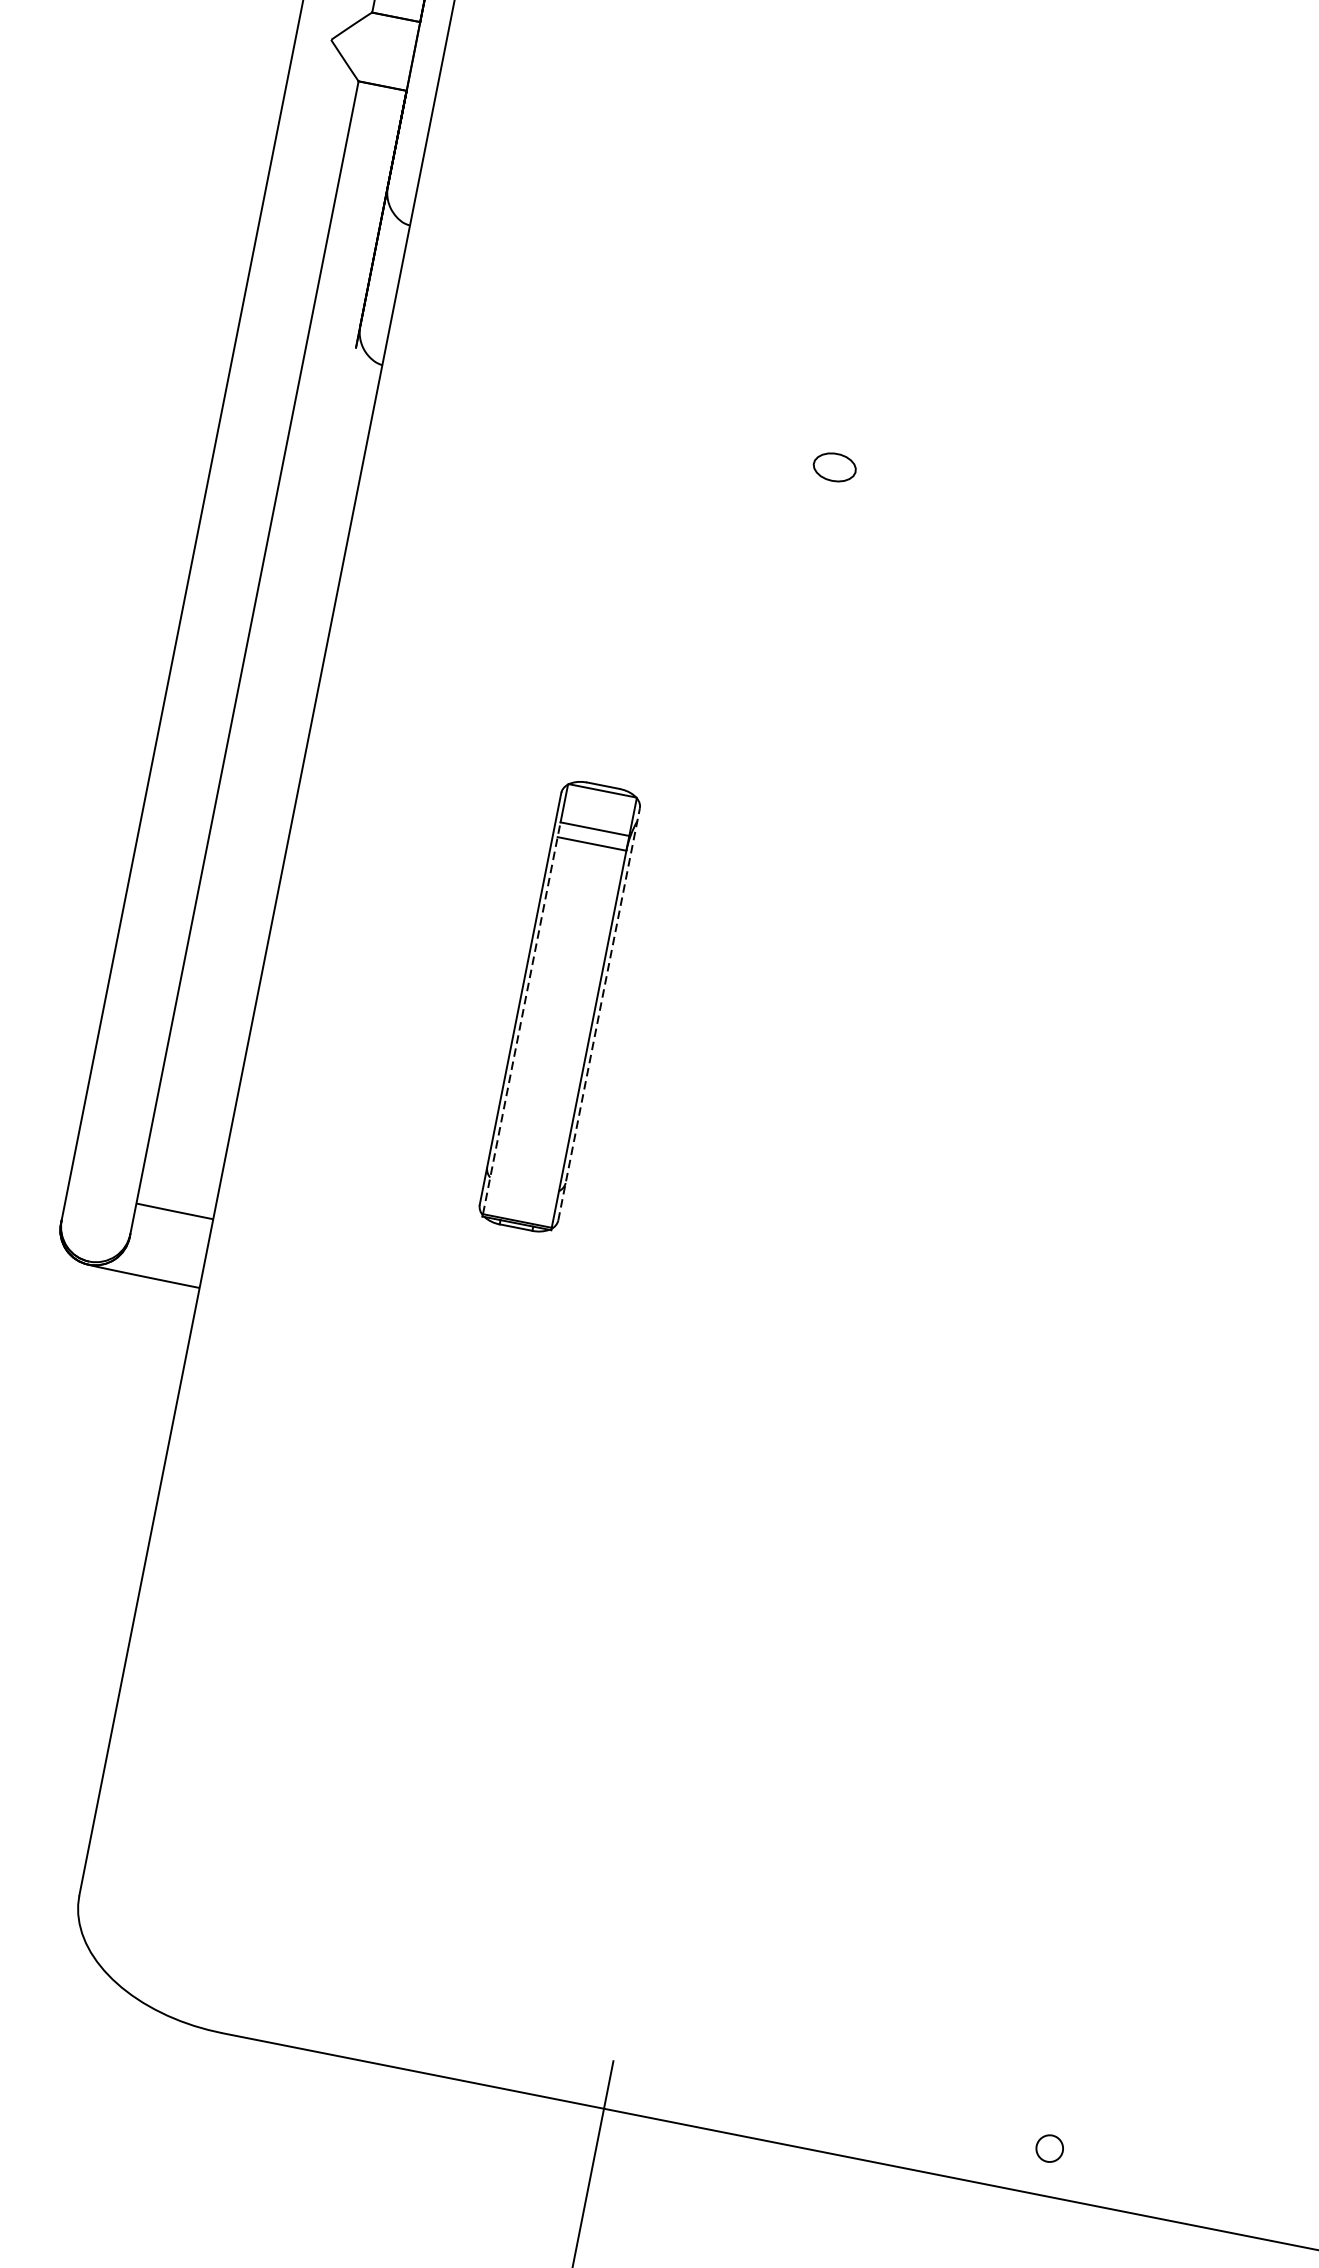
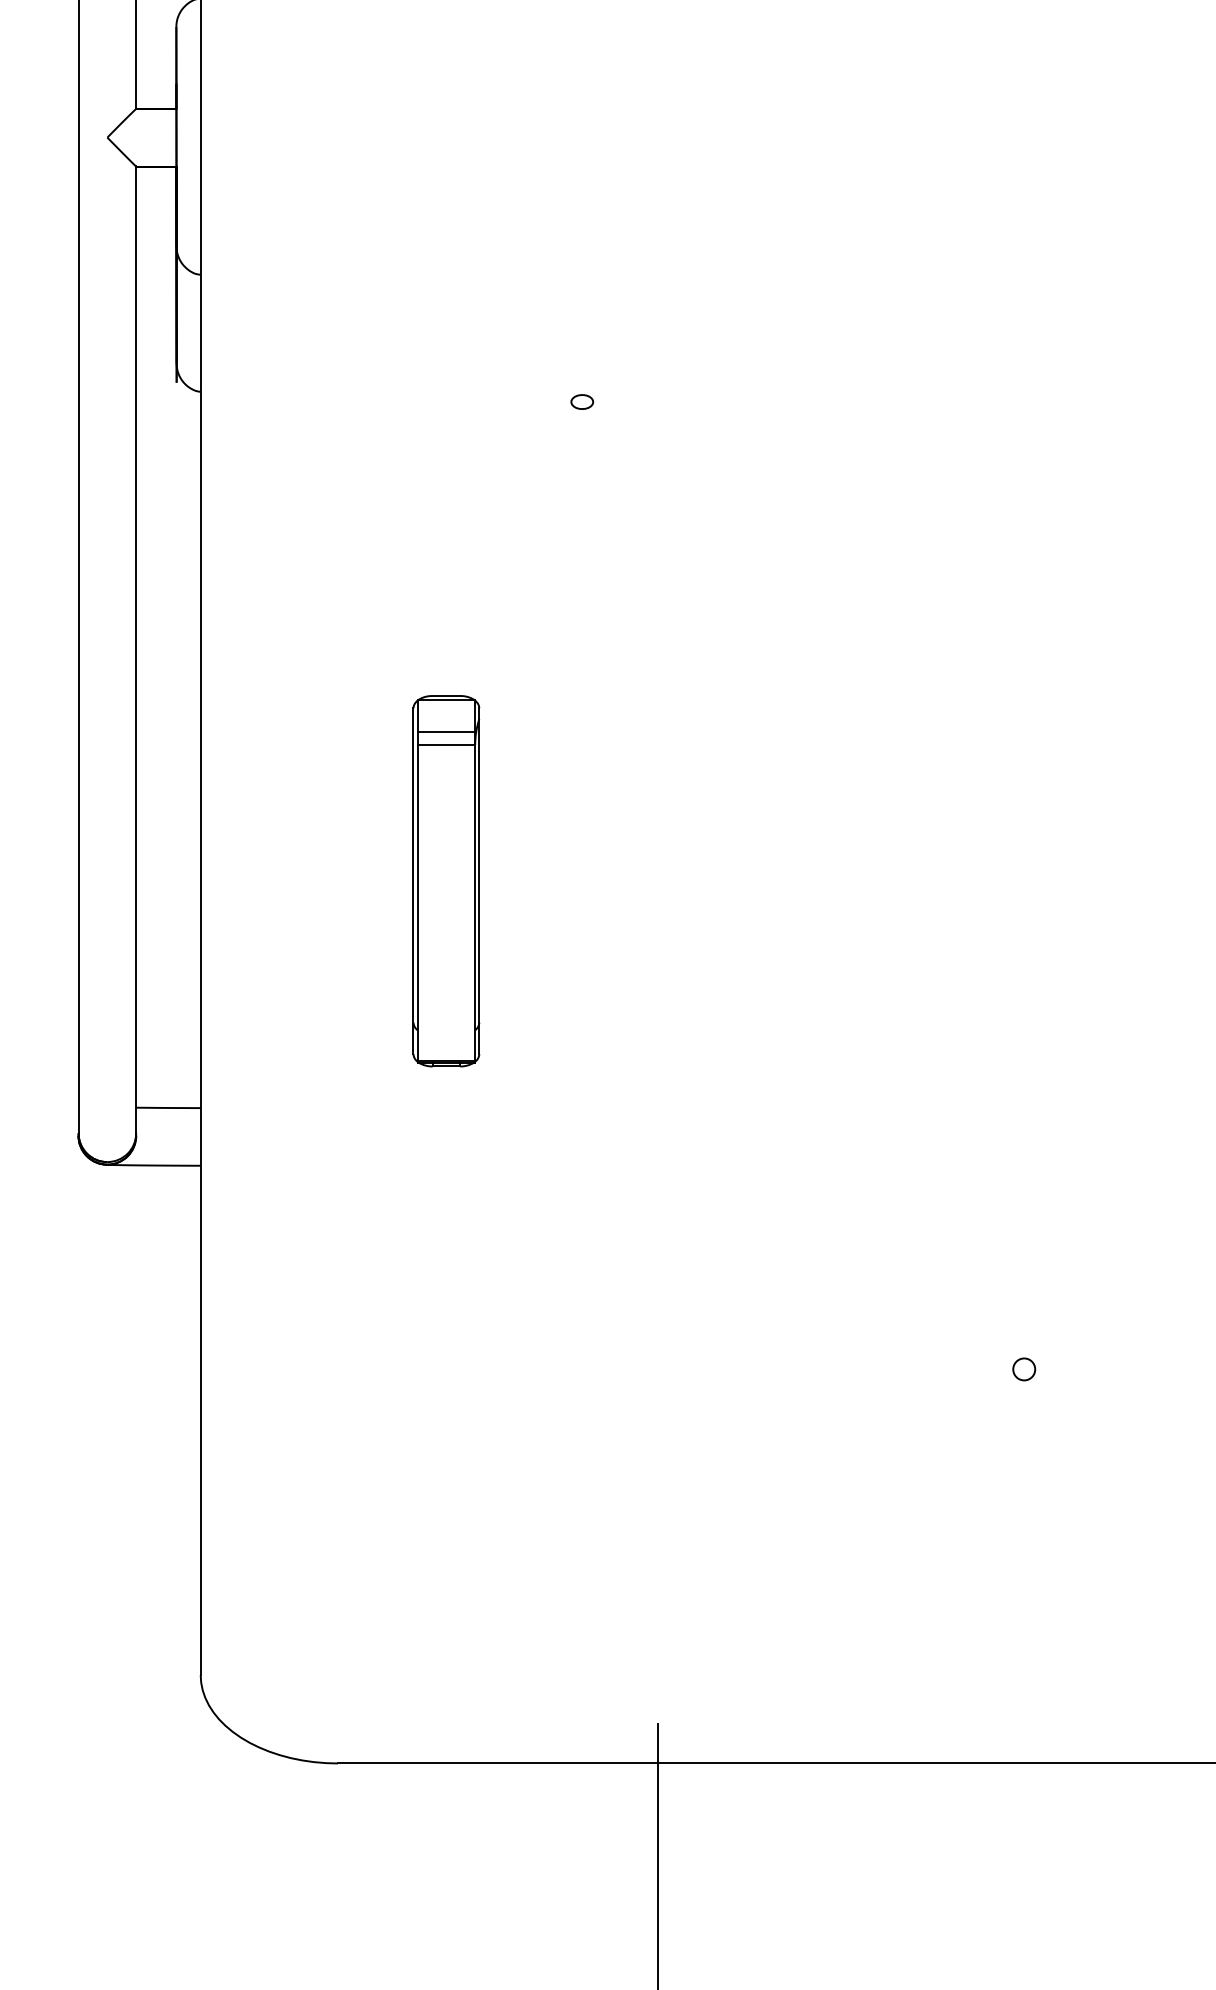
part: (835, 466) -> (582, 401), size x0.62
line: (599, 1014) -> (479, 881), dashed -> solid
line: (521, 1018) -> (417, 896), dashed -> solid
circle: (1050, 2148) -> (1024, 1369), moved

